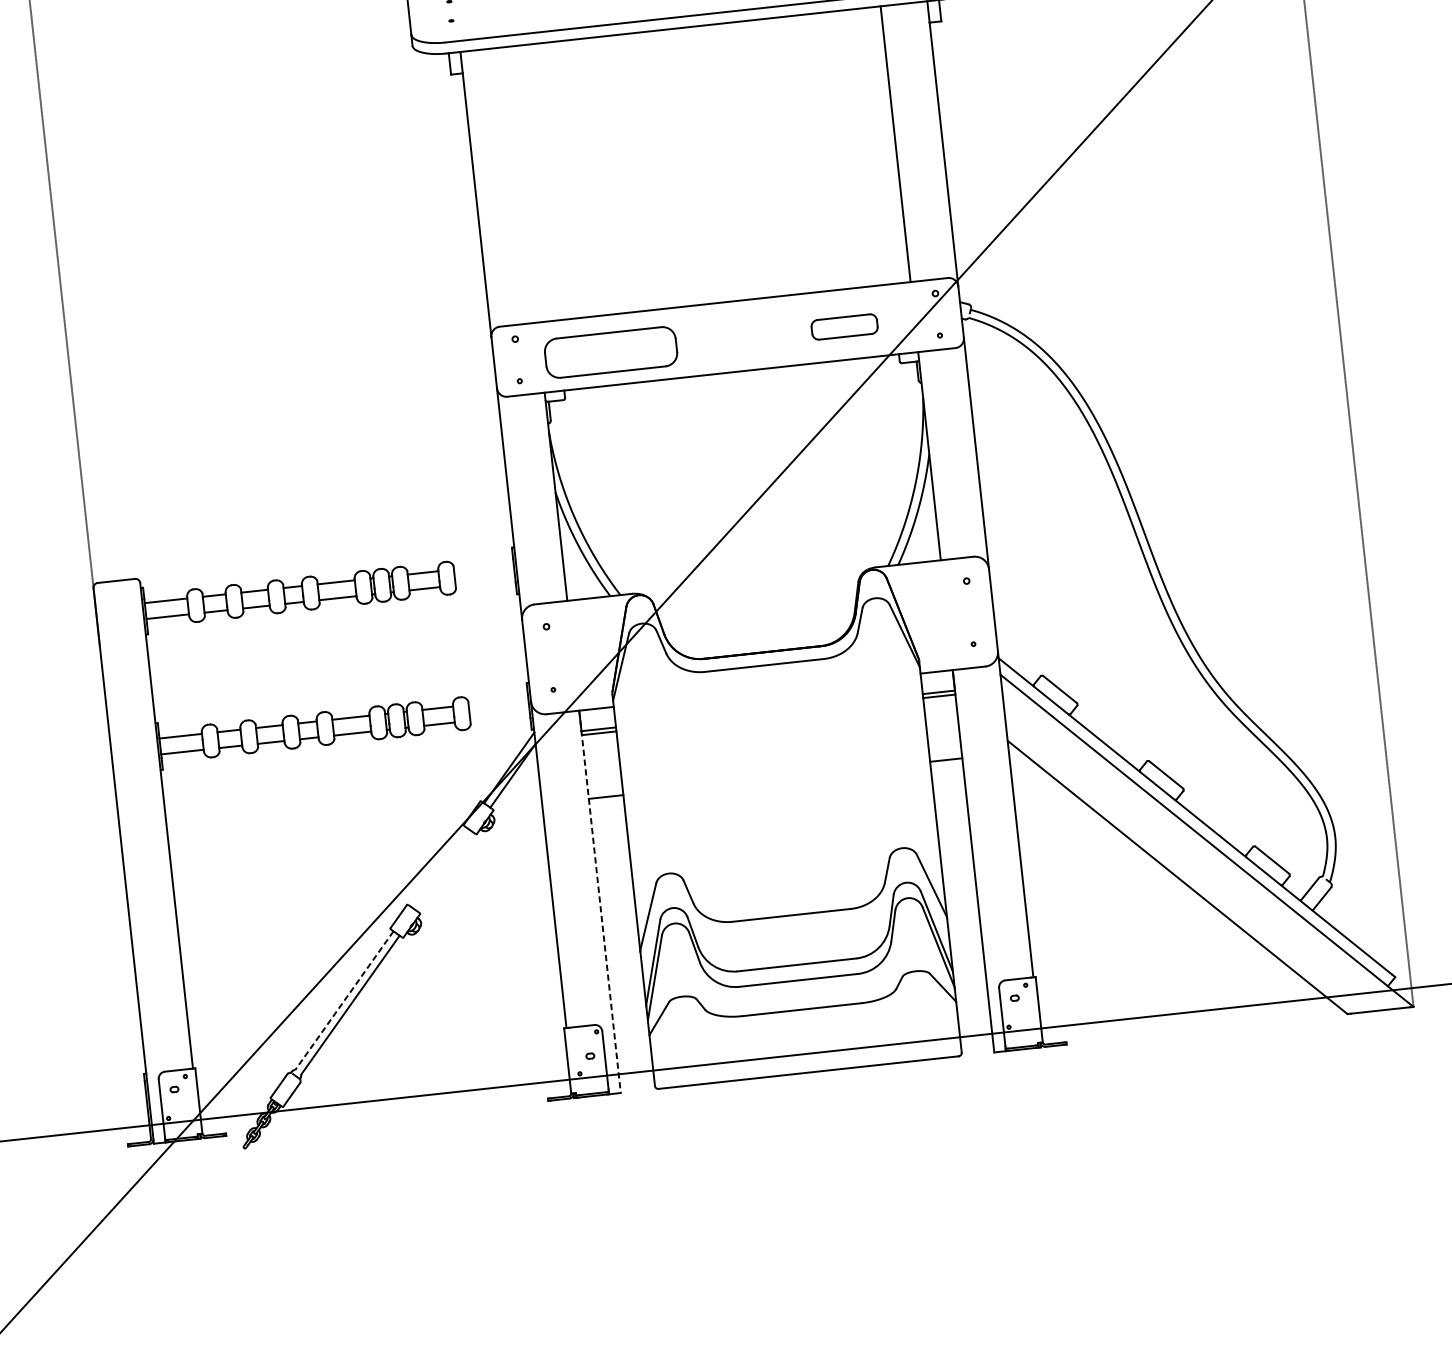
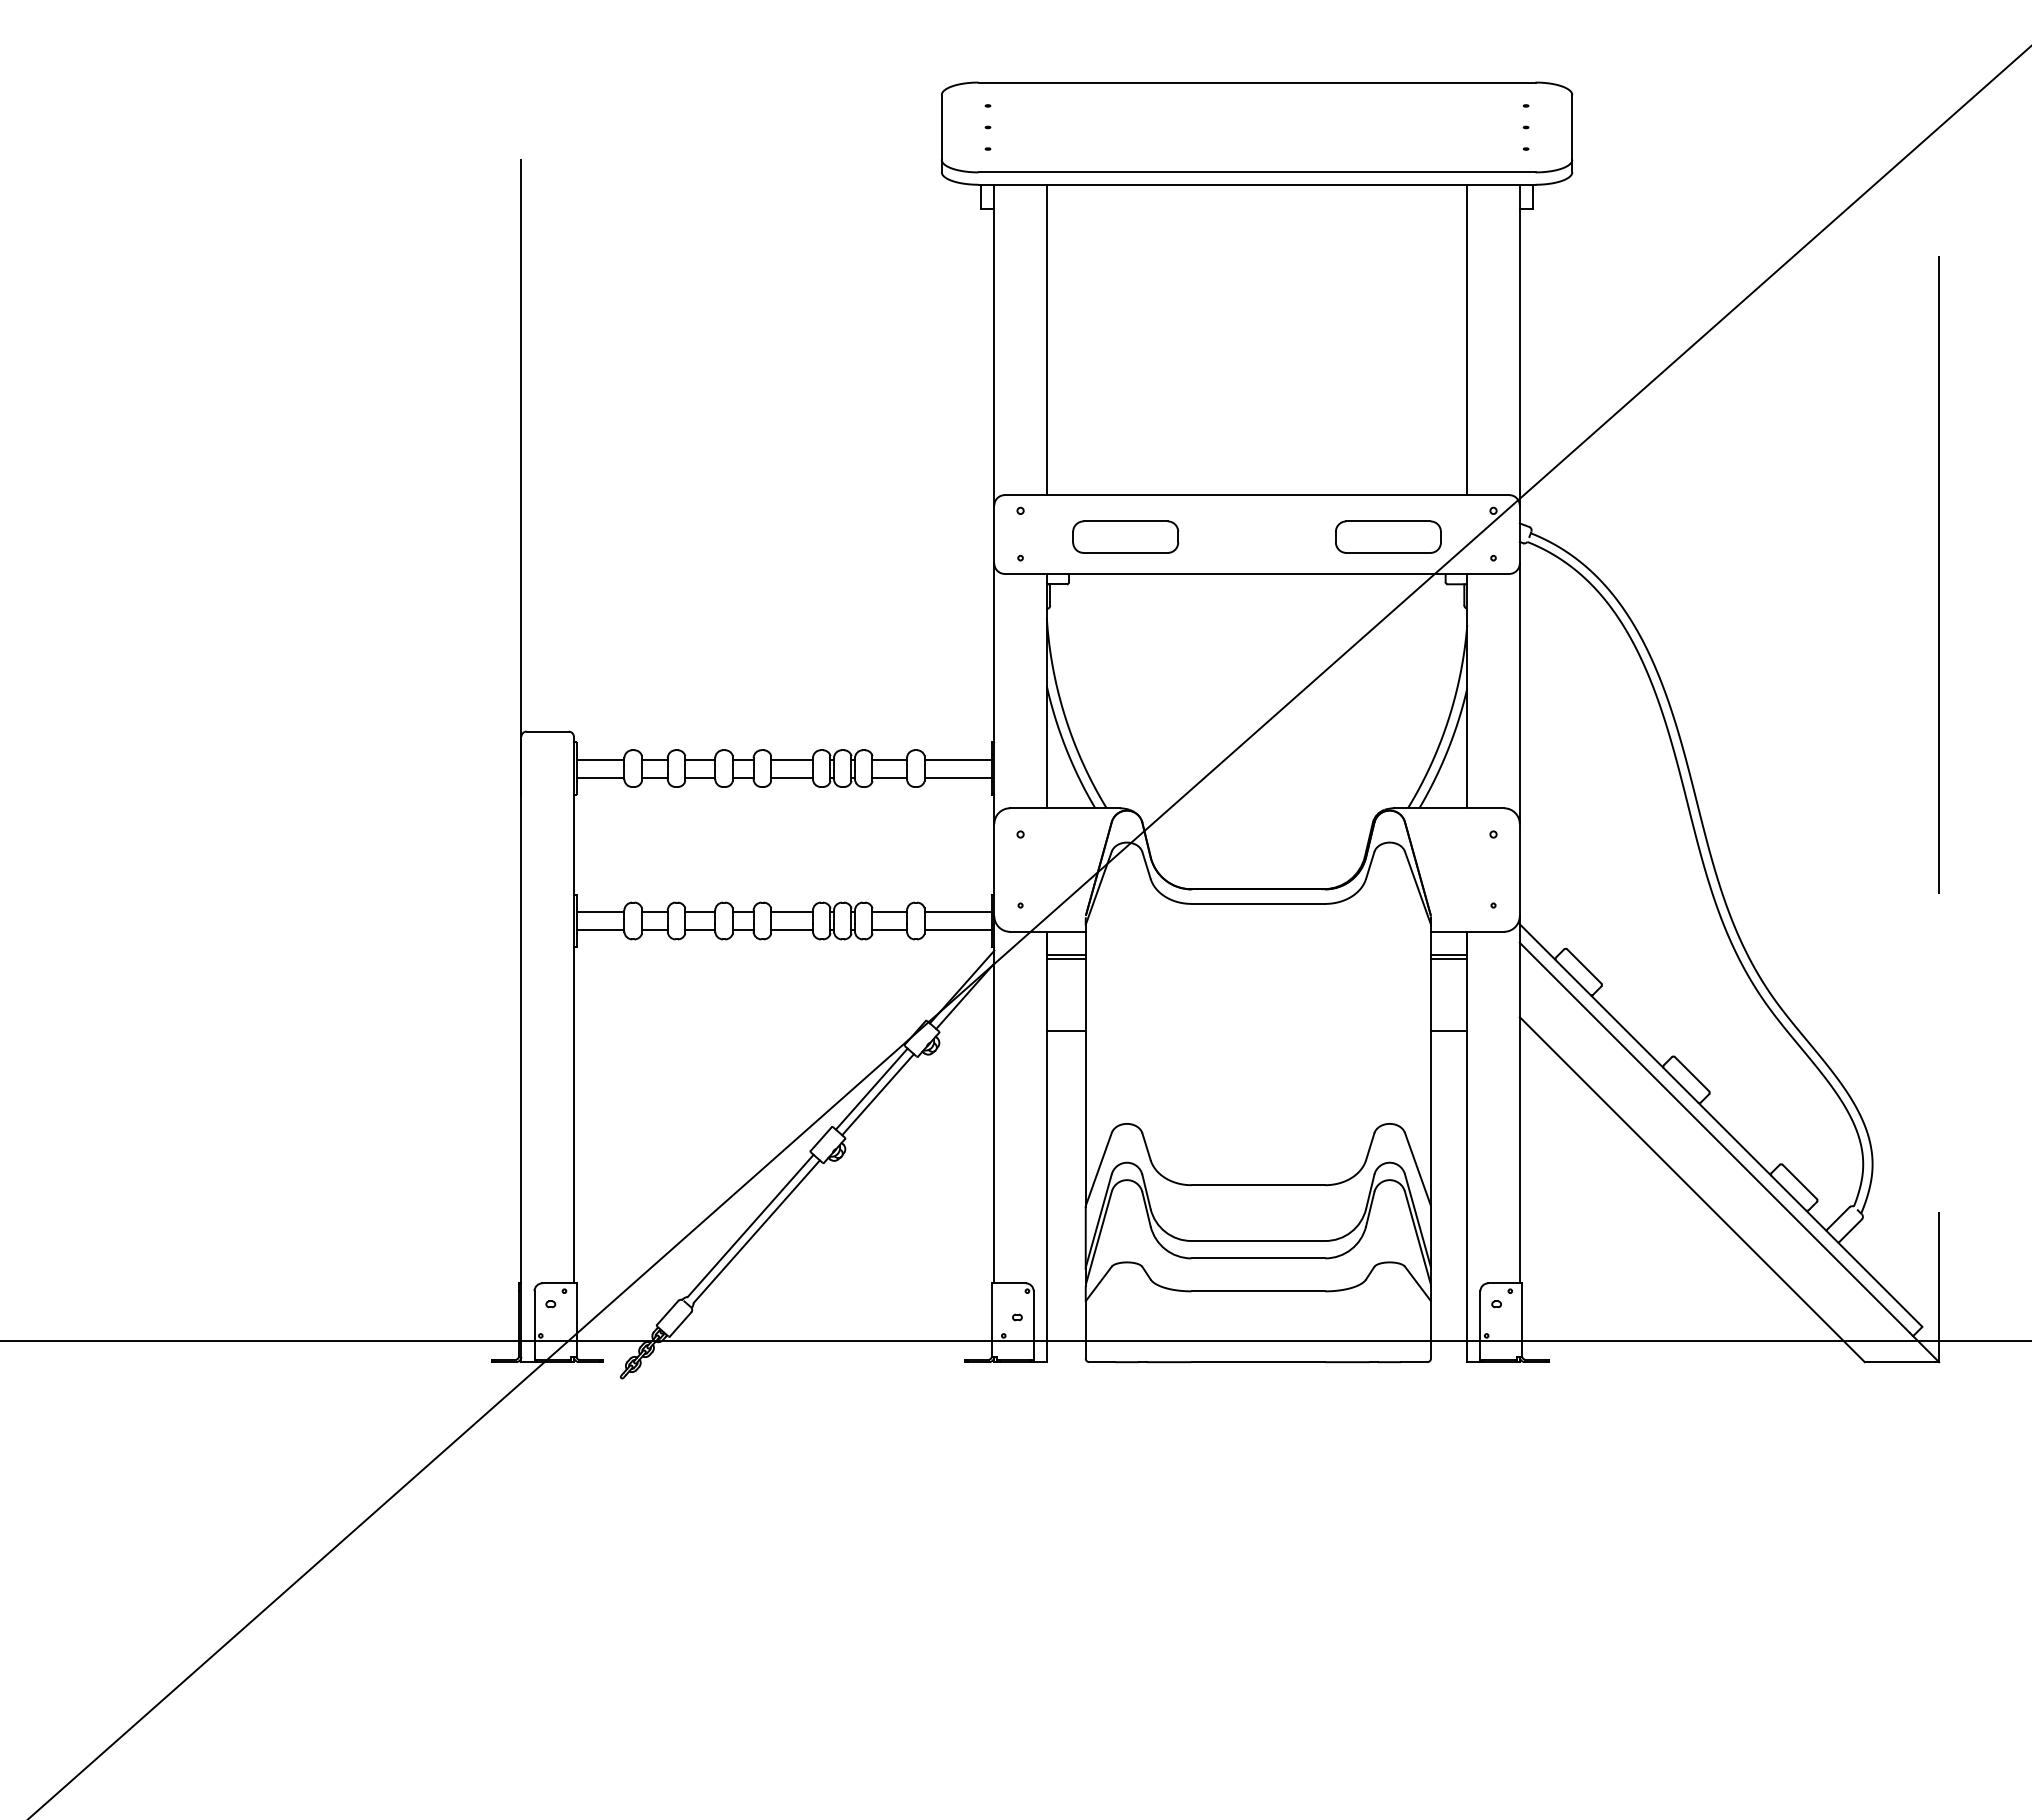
line: (521, 184) -> (1046, 339), added
part: (844, 326) -> (1388, 536), size x1.43
part: (610, 351) -> (1125, 536), size x0.71
line: (483, 566) -> (957, 759), added
line: (484, 582) -> (957, 777), added
line: (497, 702) -> (957, 912), added
line: (499, 717) -> (957, 929), added
line: (438, 866) -> (871, 1088), added
line: (444, 871) -> (877, 1094), added
line: (599, 902) -> (1046, 1147), dashed -> solid
line: (344, 1000) -> (750, 1225), dashed -> solid

